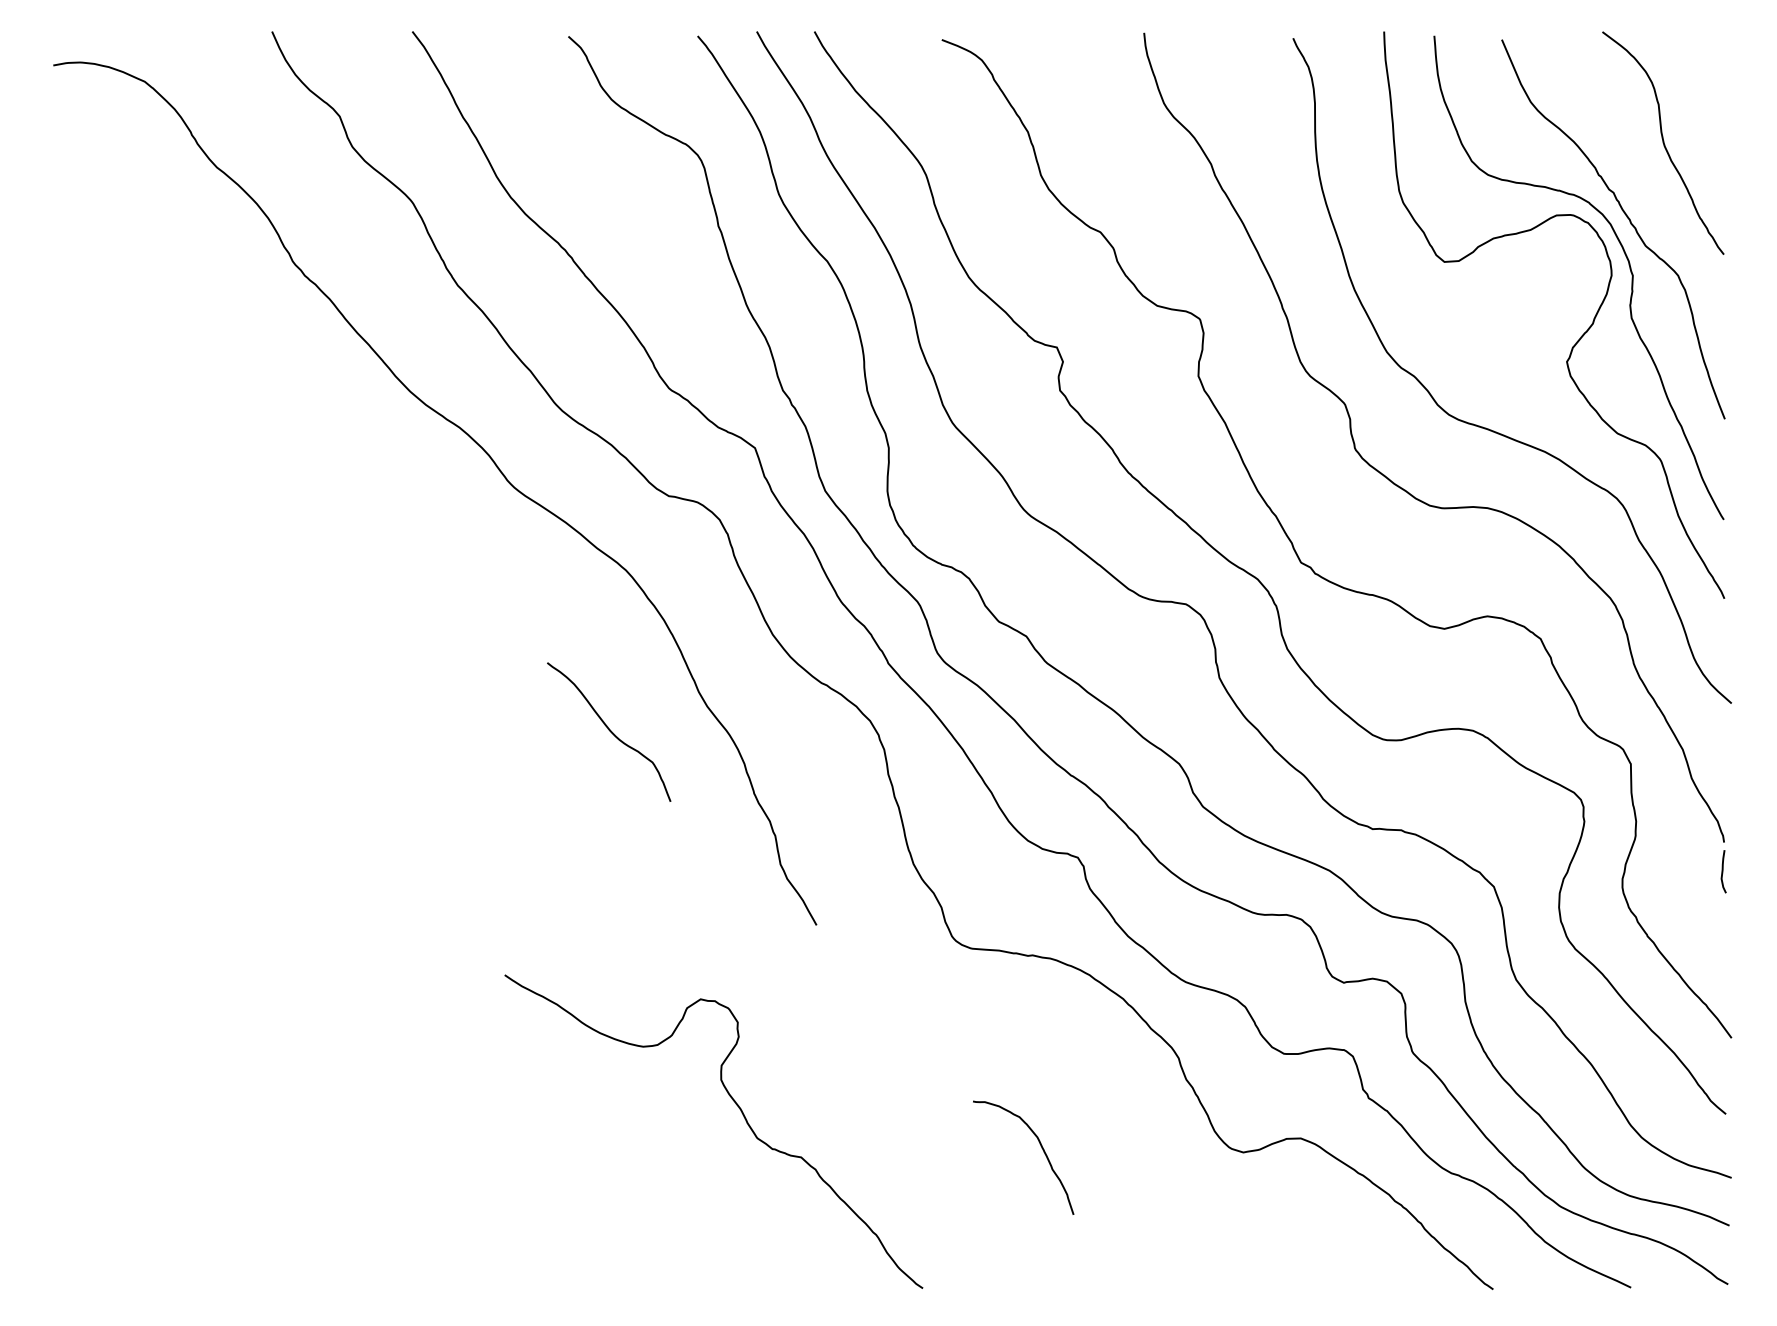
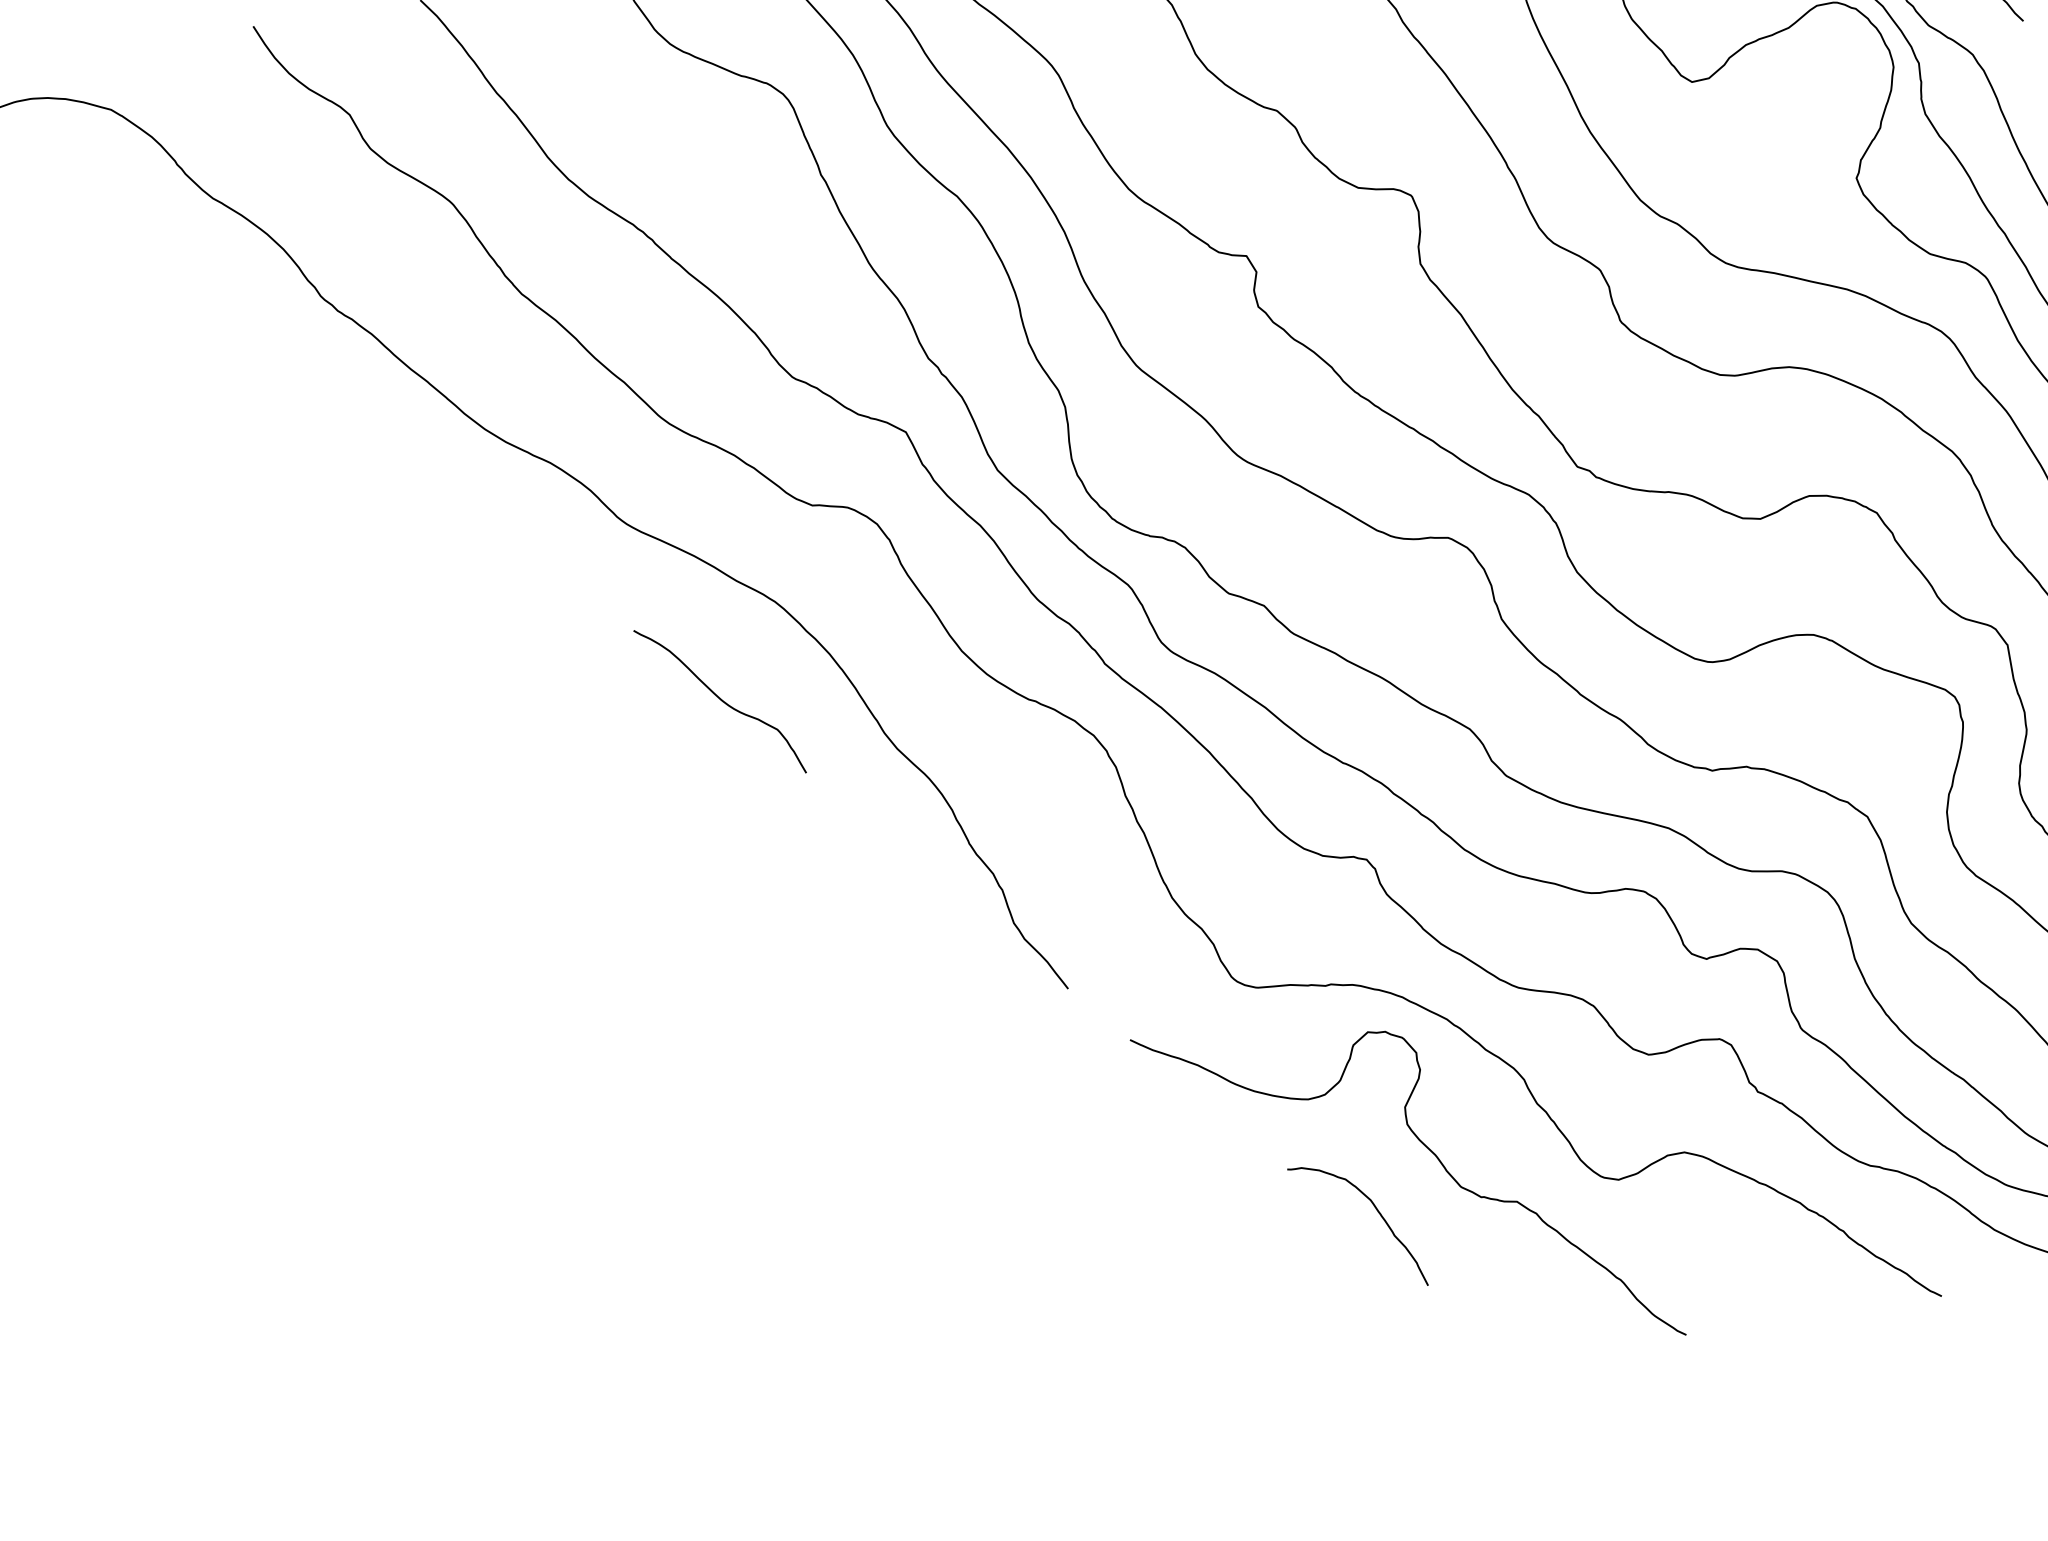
curve: (609, 731) -> (720, 700), moved
curve: (743, 1117) -> (1440, 1164), moved

